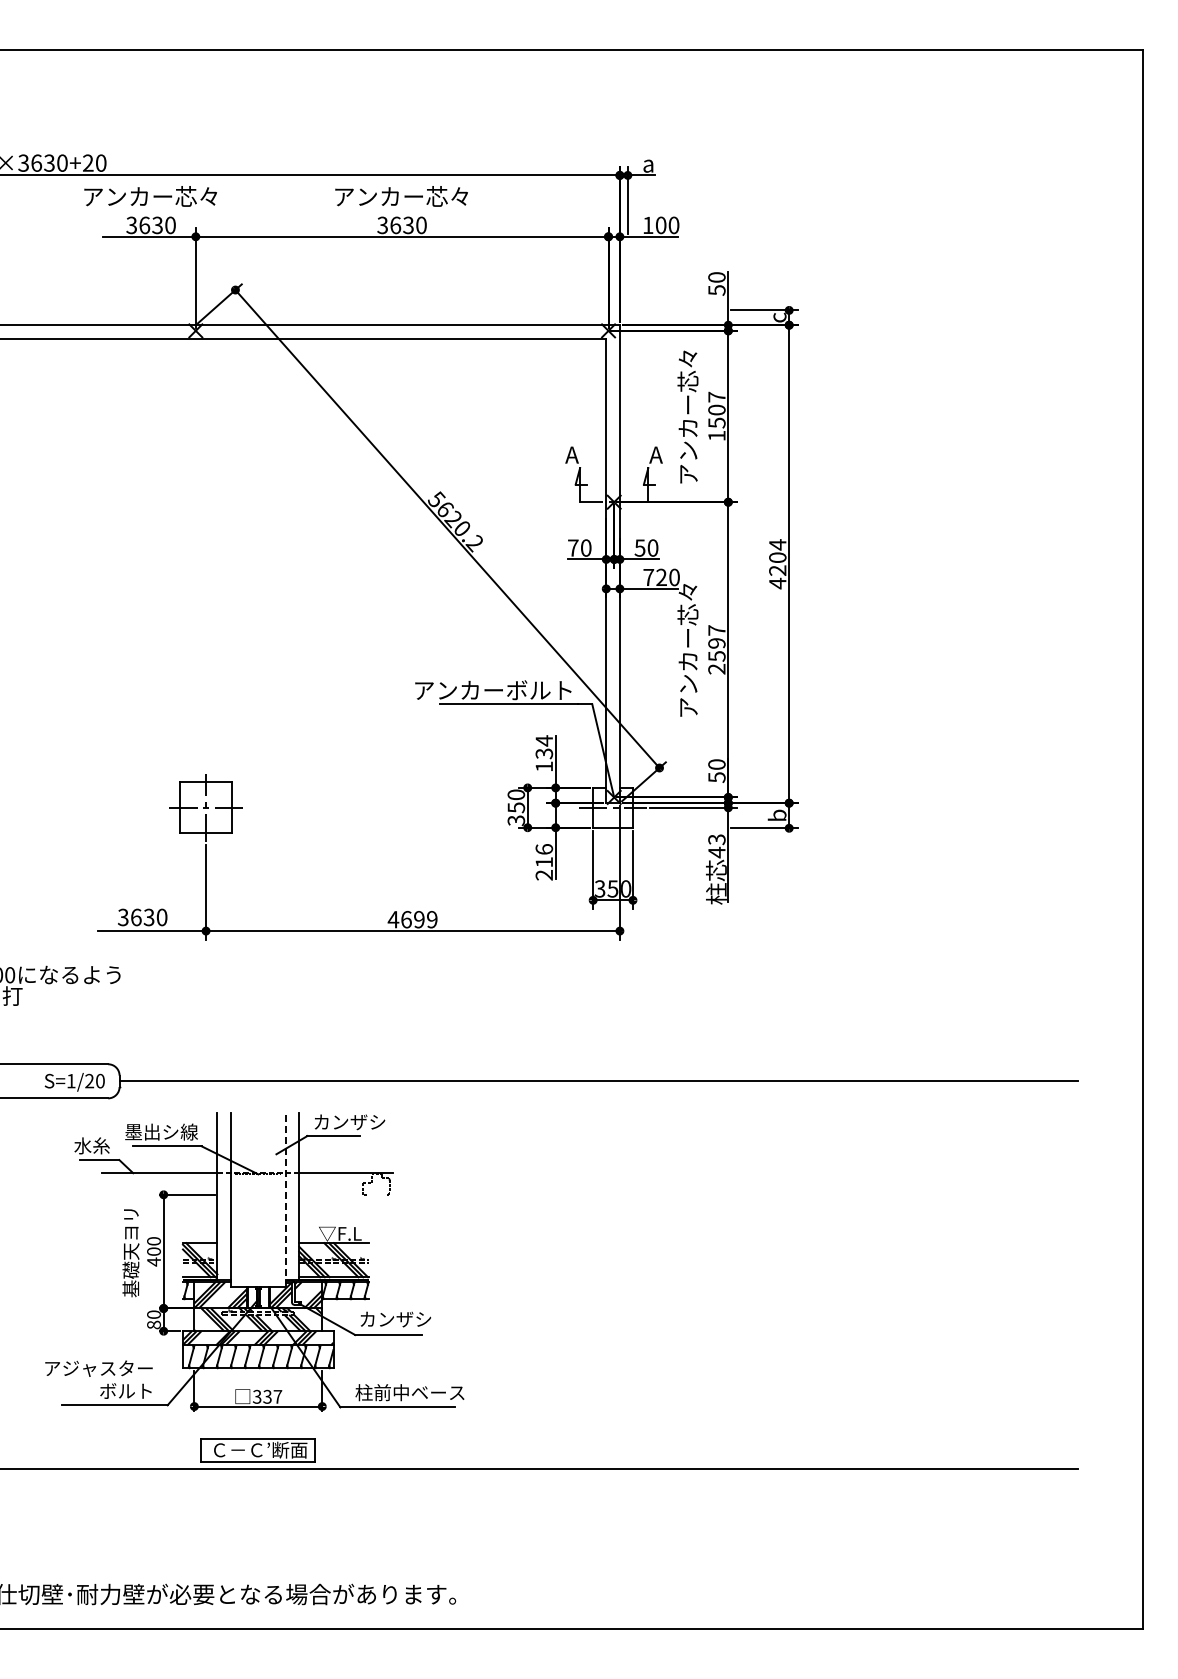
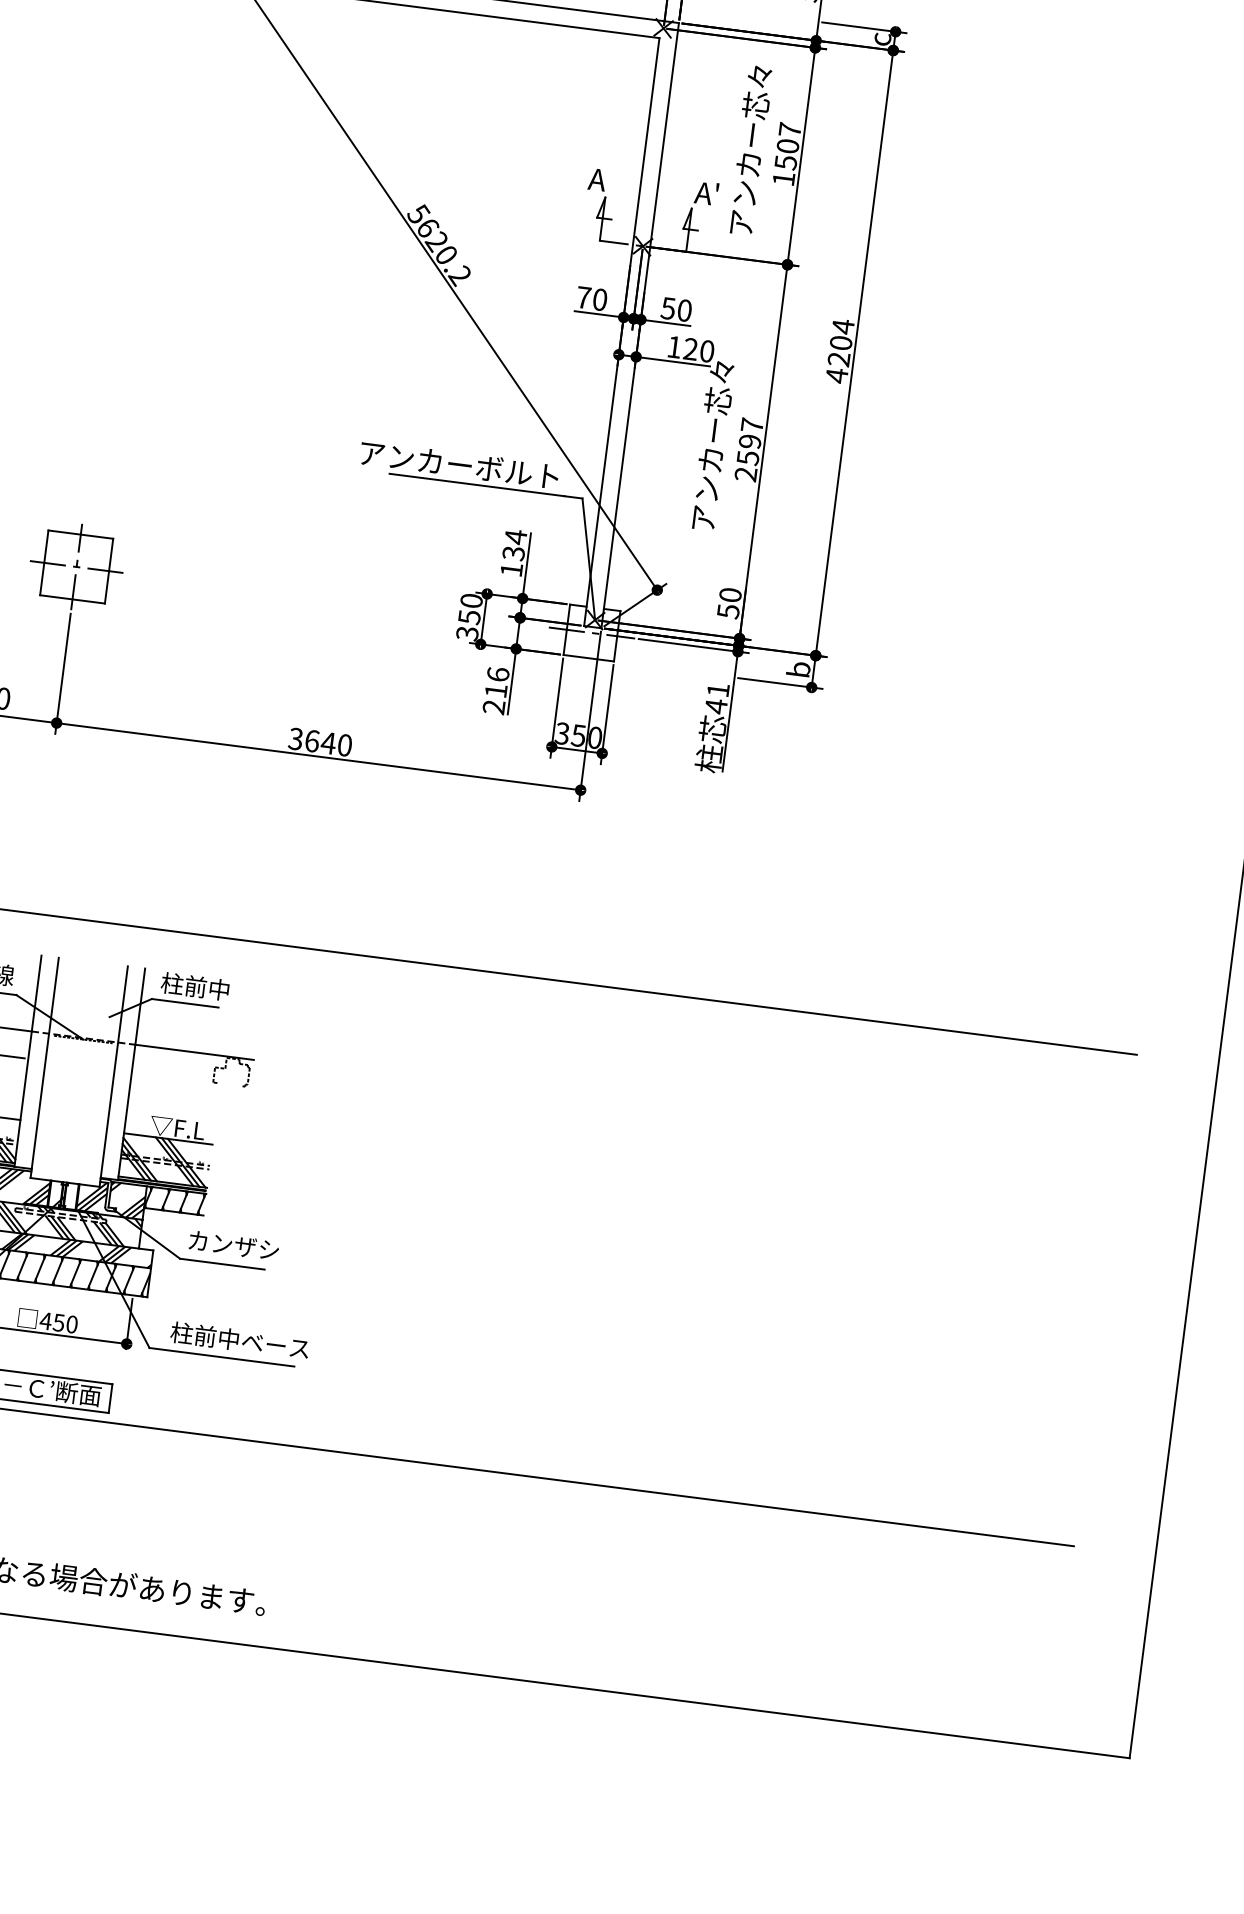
text: (666, 448) -> (717, 186), A -> A'
text: (648, 577) -> (674, 347), 720 -> 120
text: (716, 839) -> (717, 689), 43 -> 41
text: (412, 919) -> (319, 741), 4699 -> 3640
text: (349, 1121) -> (207, 987), カンザシ -> 柱前中
line: (285, 1199) -> (113, 1075), dashed -> solid
text: (267, 1396) -> (58, 1322), 337 -> 450

